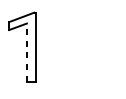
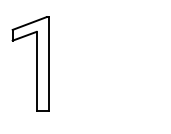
line: (26, 52) -> (36, 71), dashed -> solid

